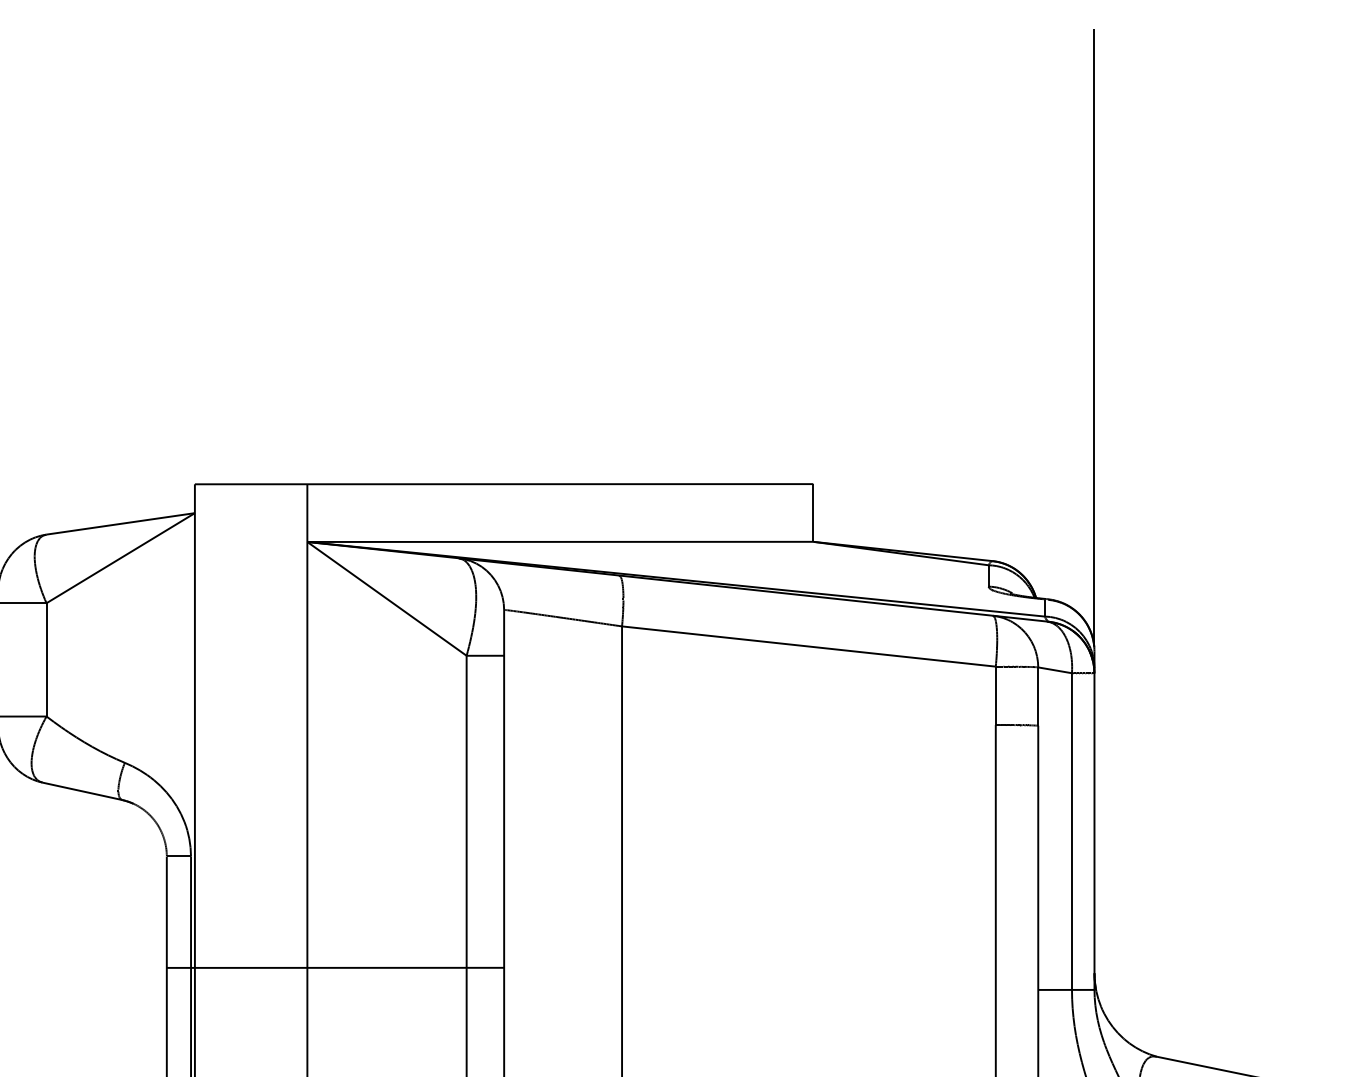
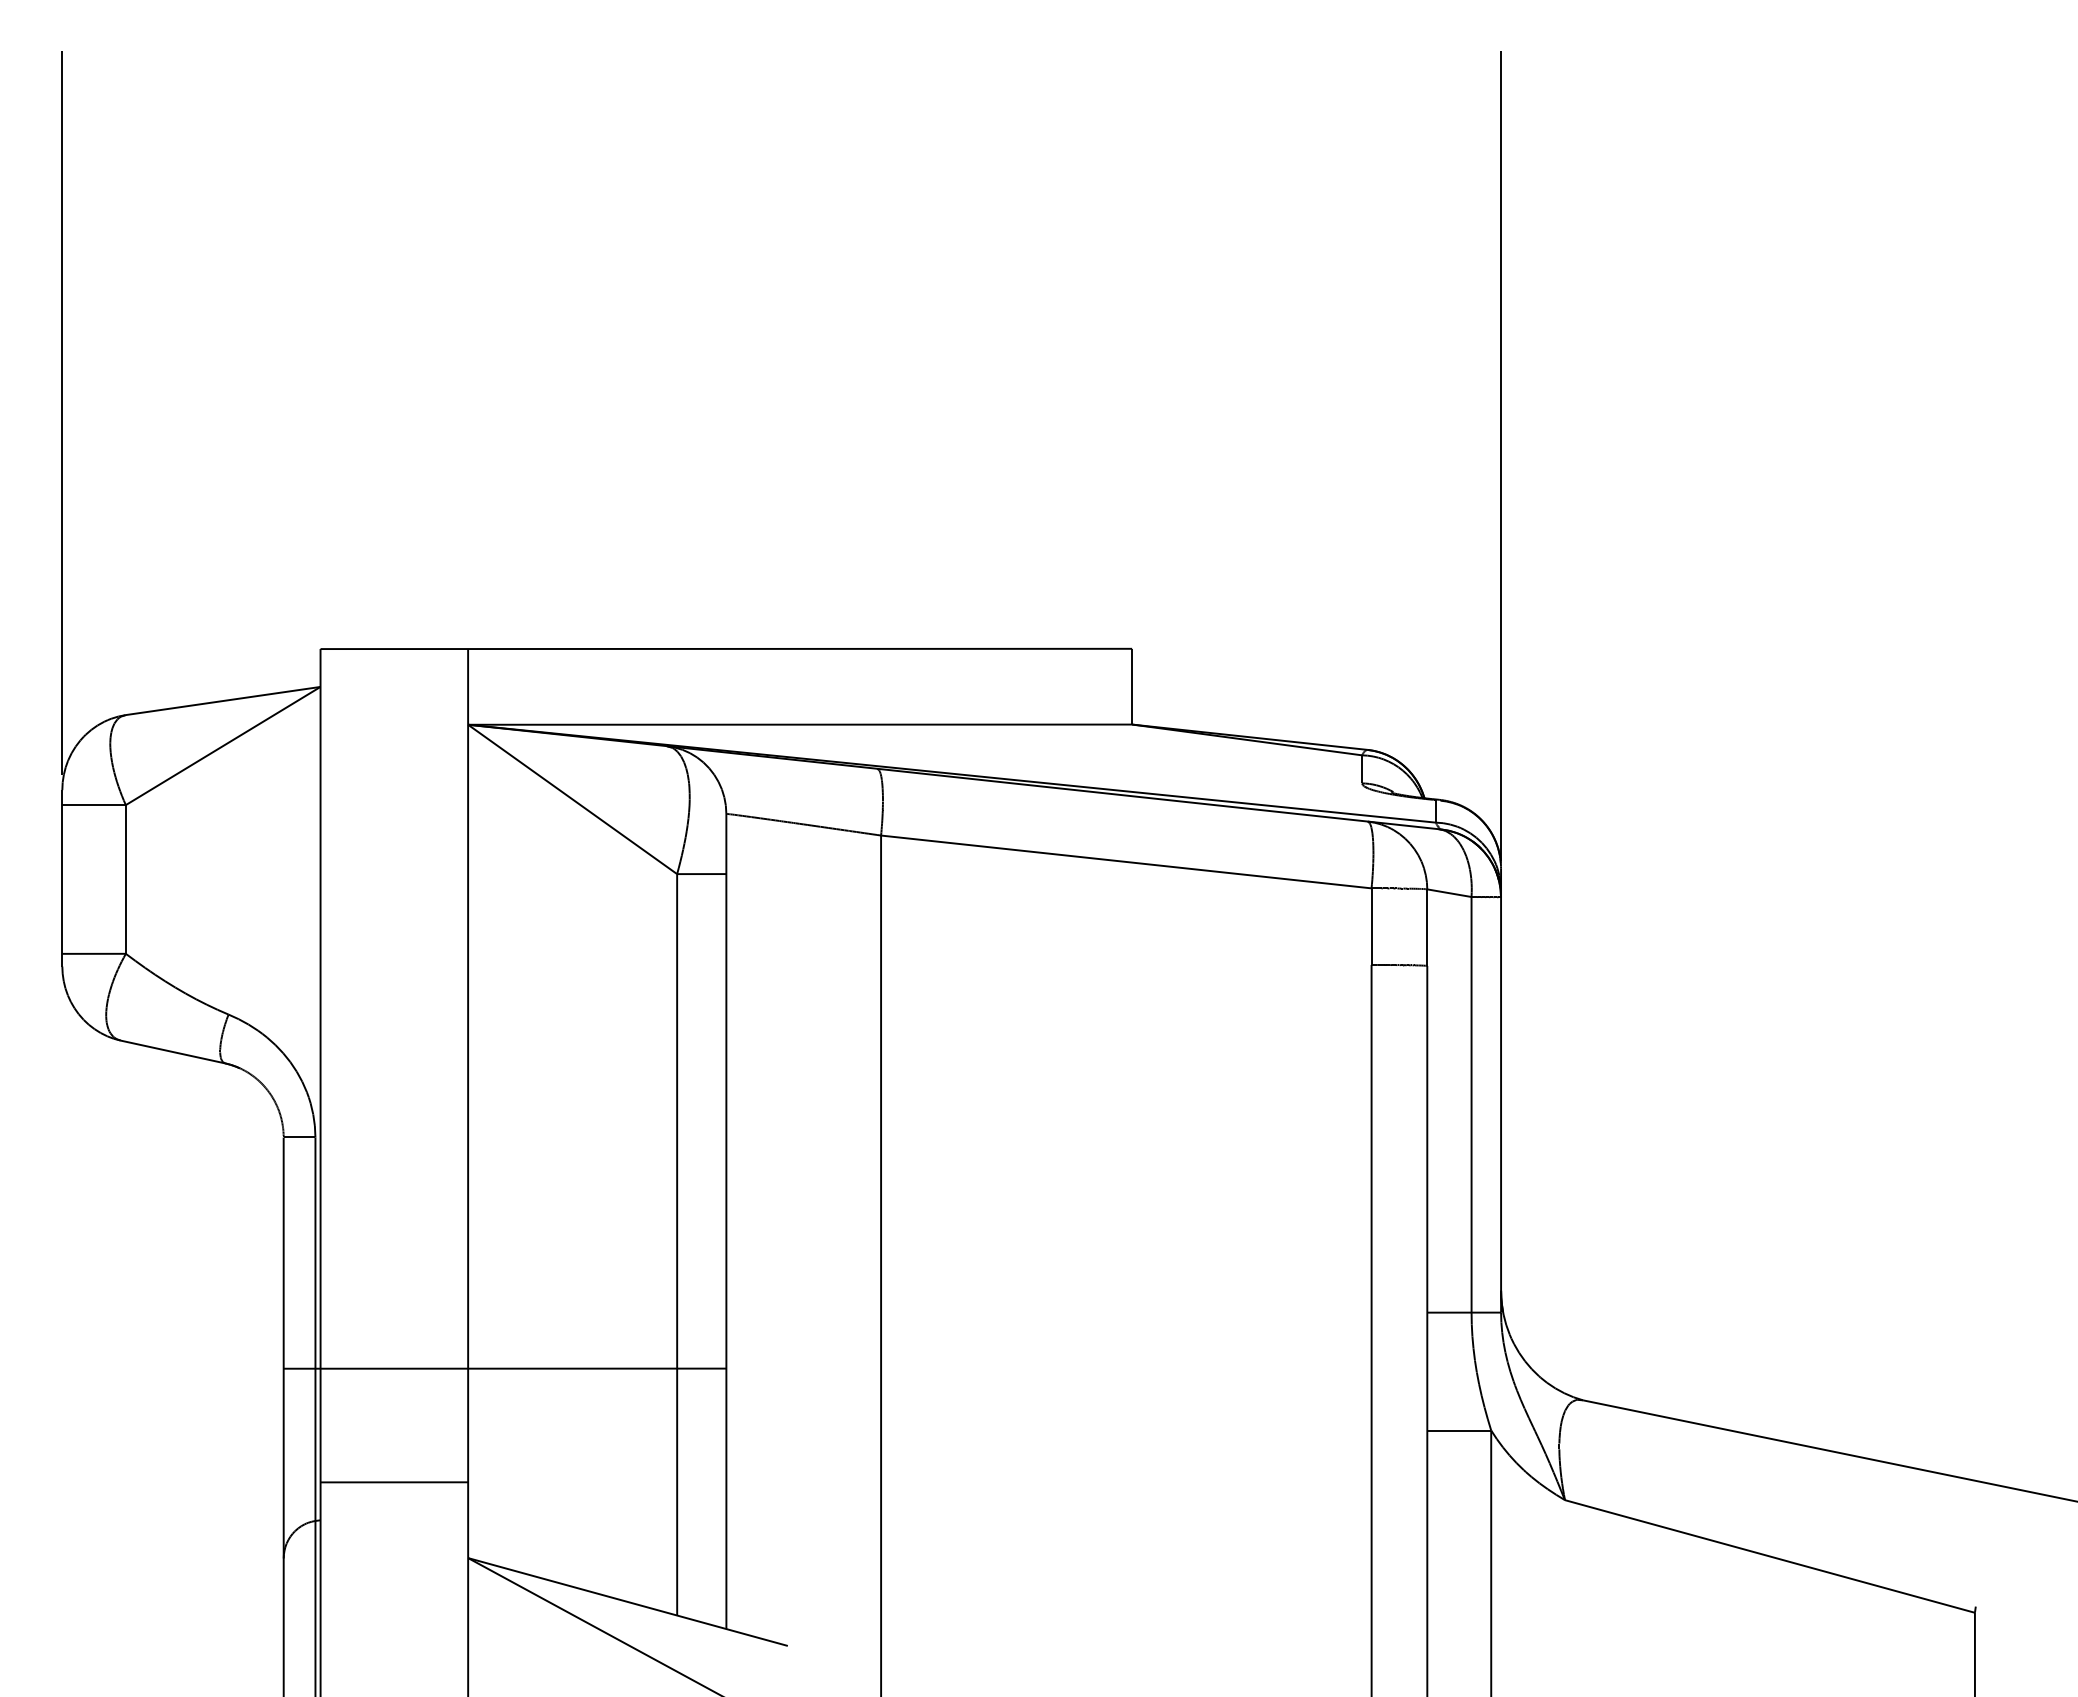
line: (335, 967) -> (504, 1368), moved

